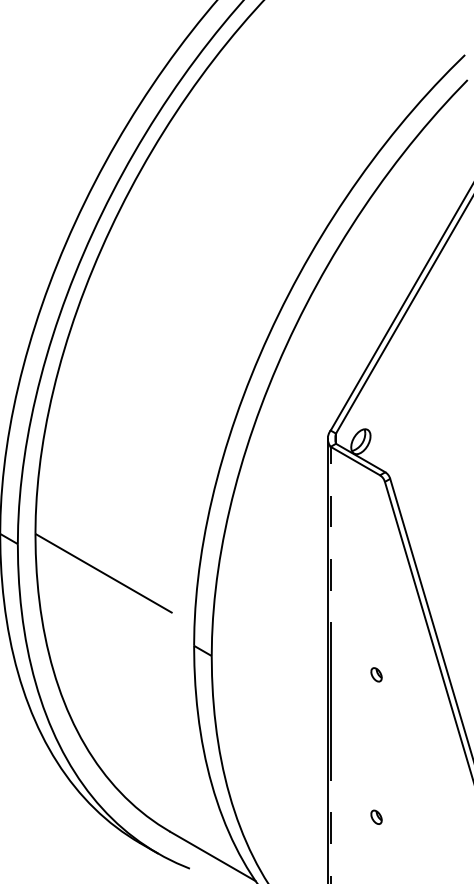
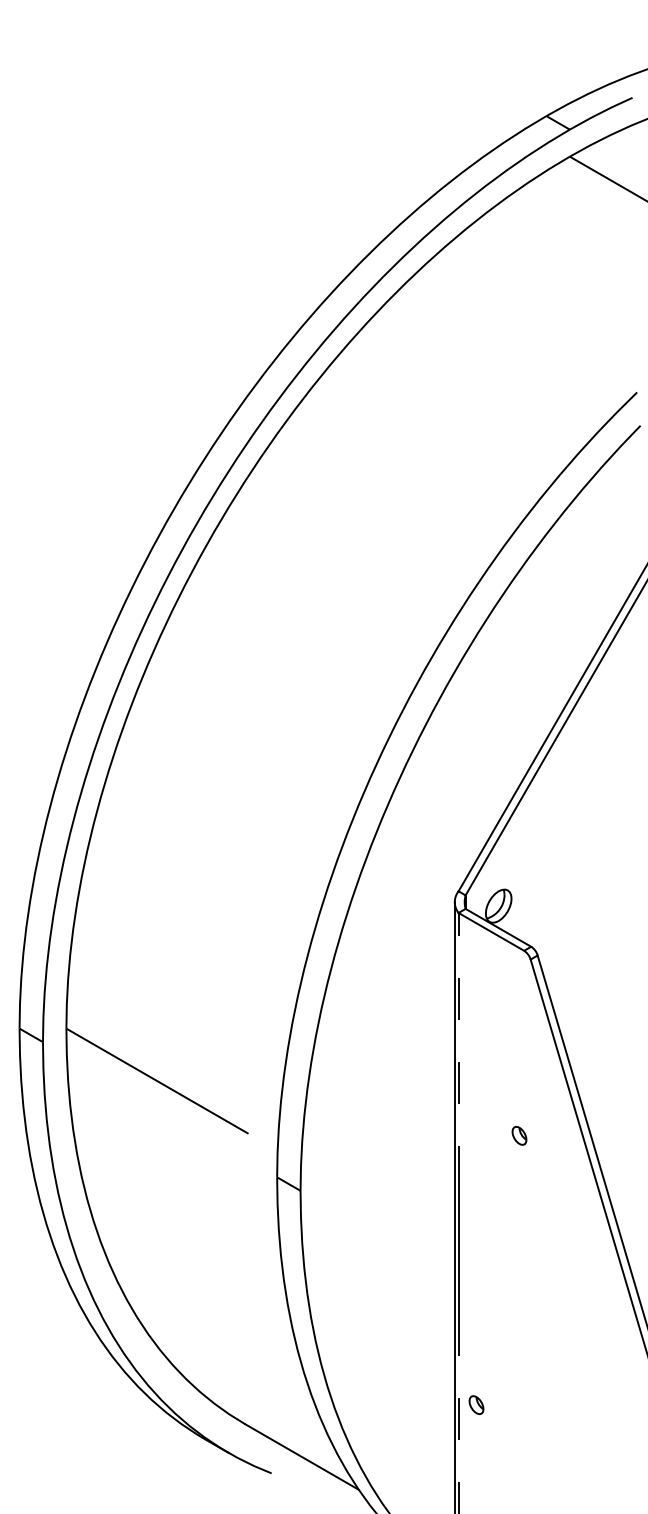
part: (376, 674) -> (519, 1135), moved
part: (376, 816) -> (476, 1404), moved

